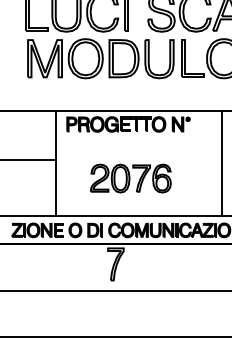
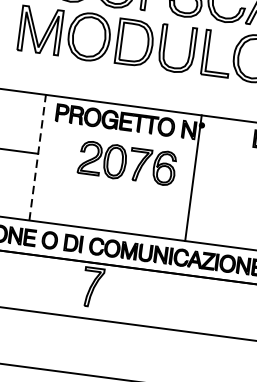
line: (56, 163) -> (37, 157), solid -> dashed
line: (221, 163) -> (193, 177), moved
part: (130, 178) -> (126, 163), moved

